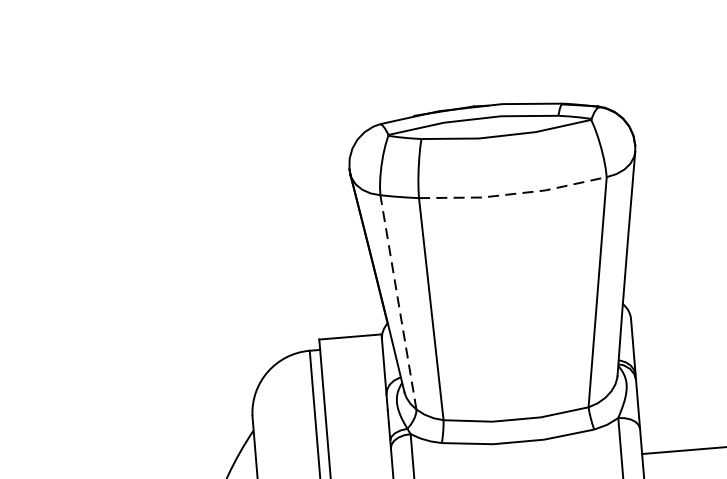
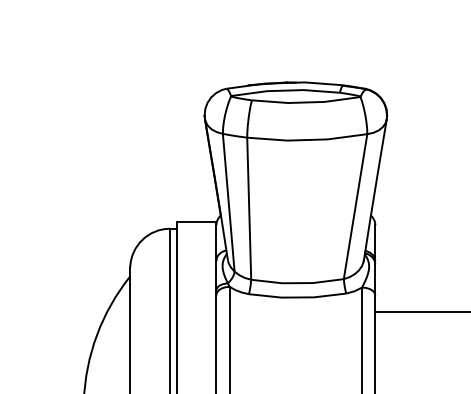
line: (513, 194) -> (307, 140), dashed -> solid
line: (398, 302) -> (228, 202), dashed -> solid

